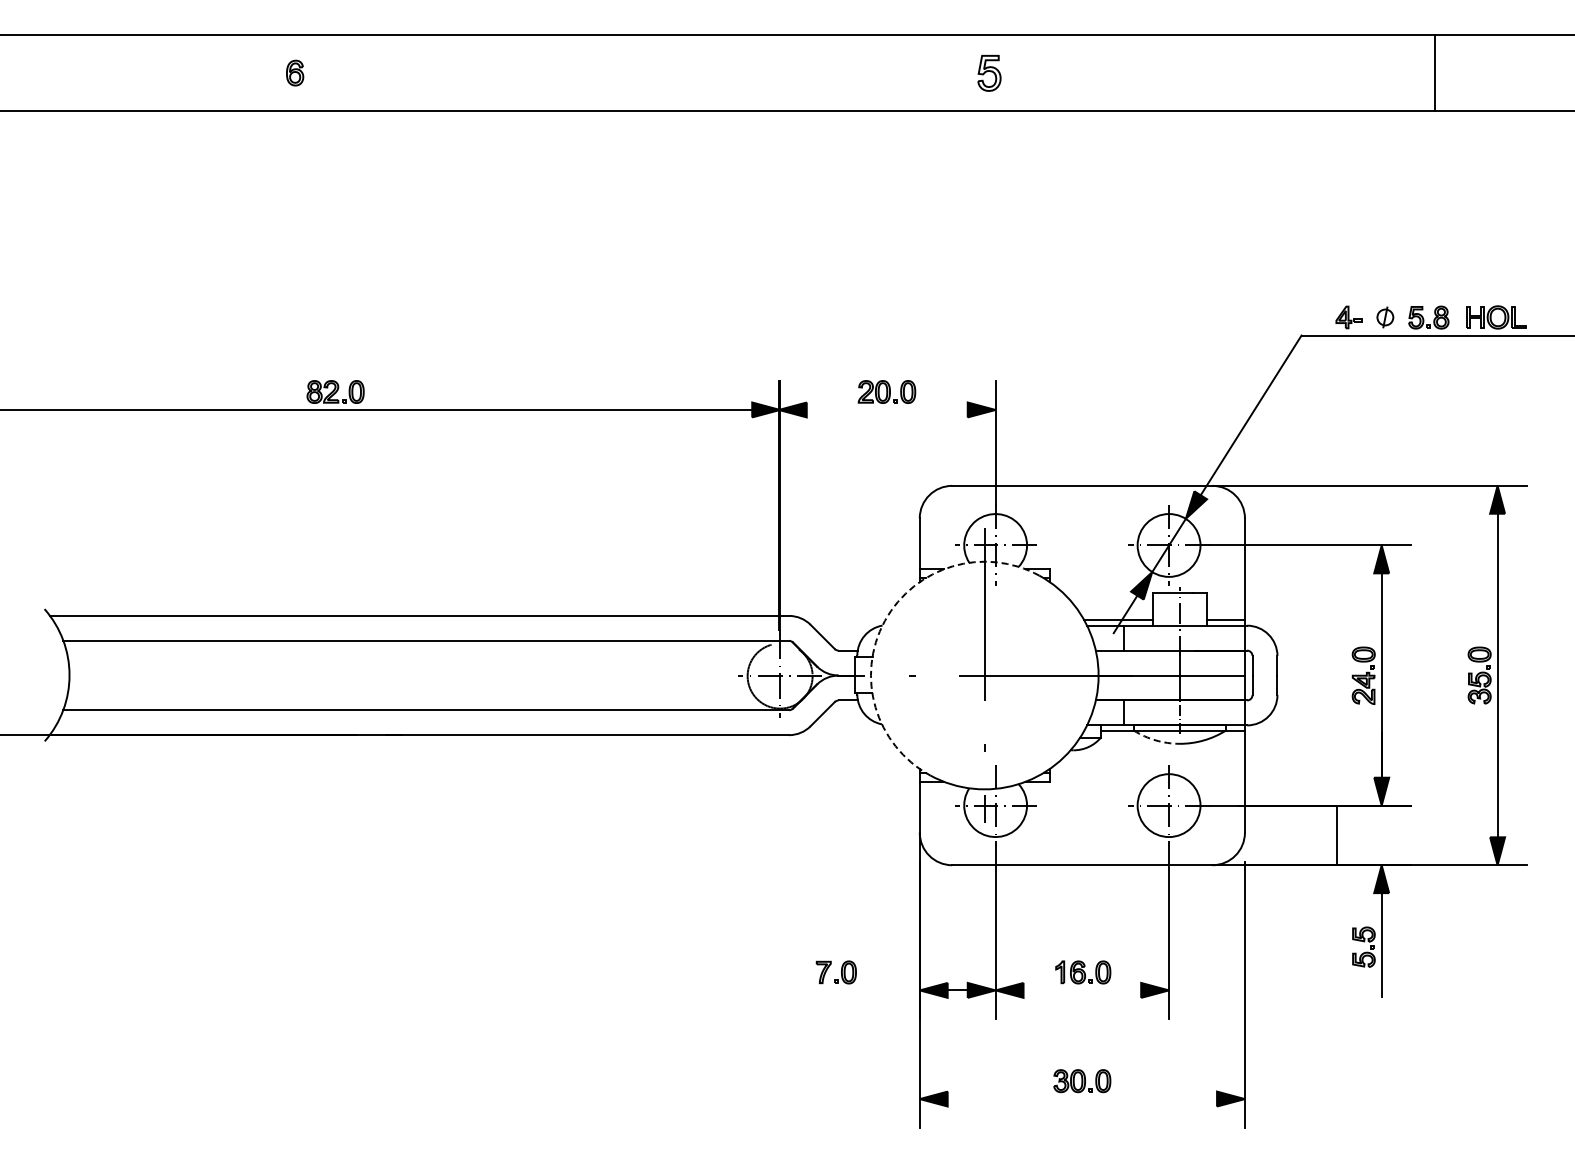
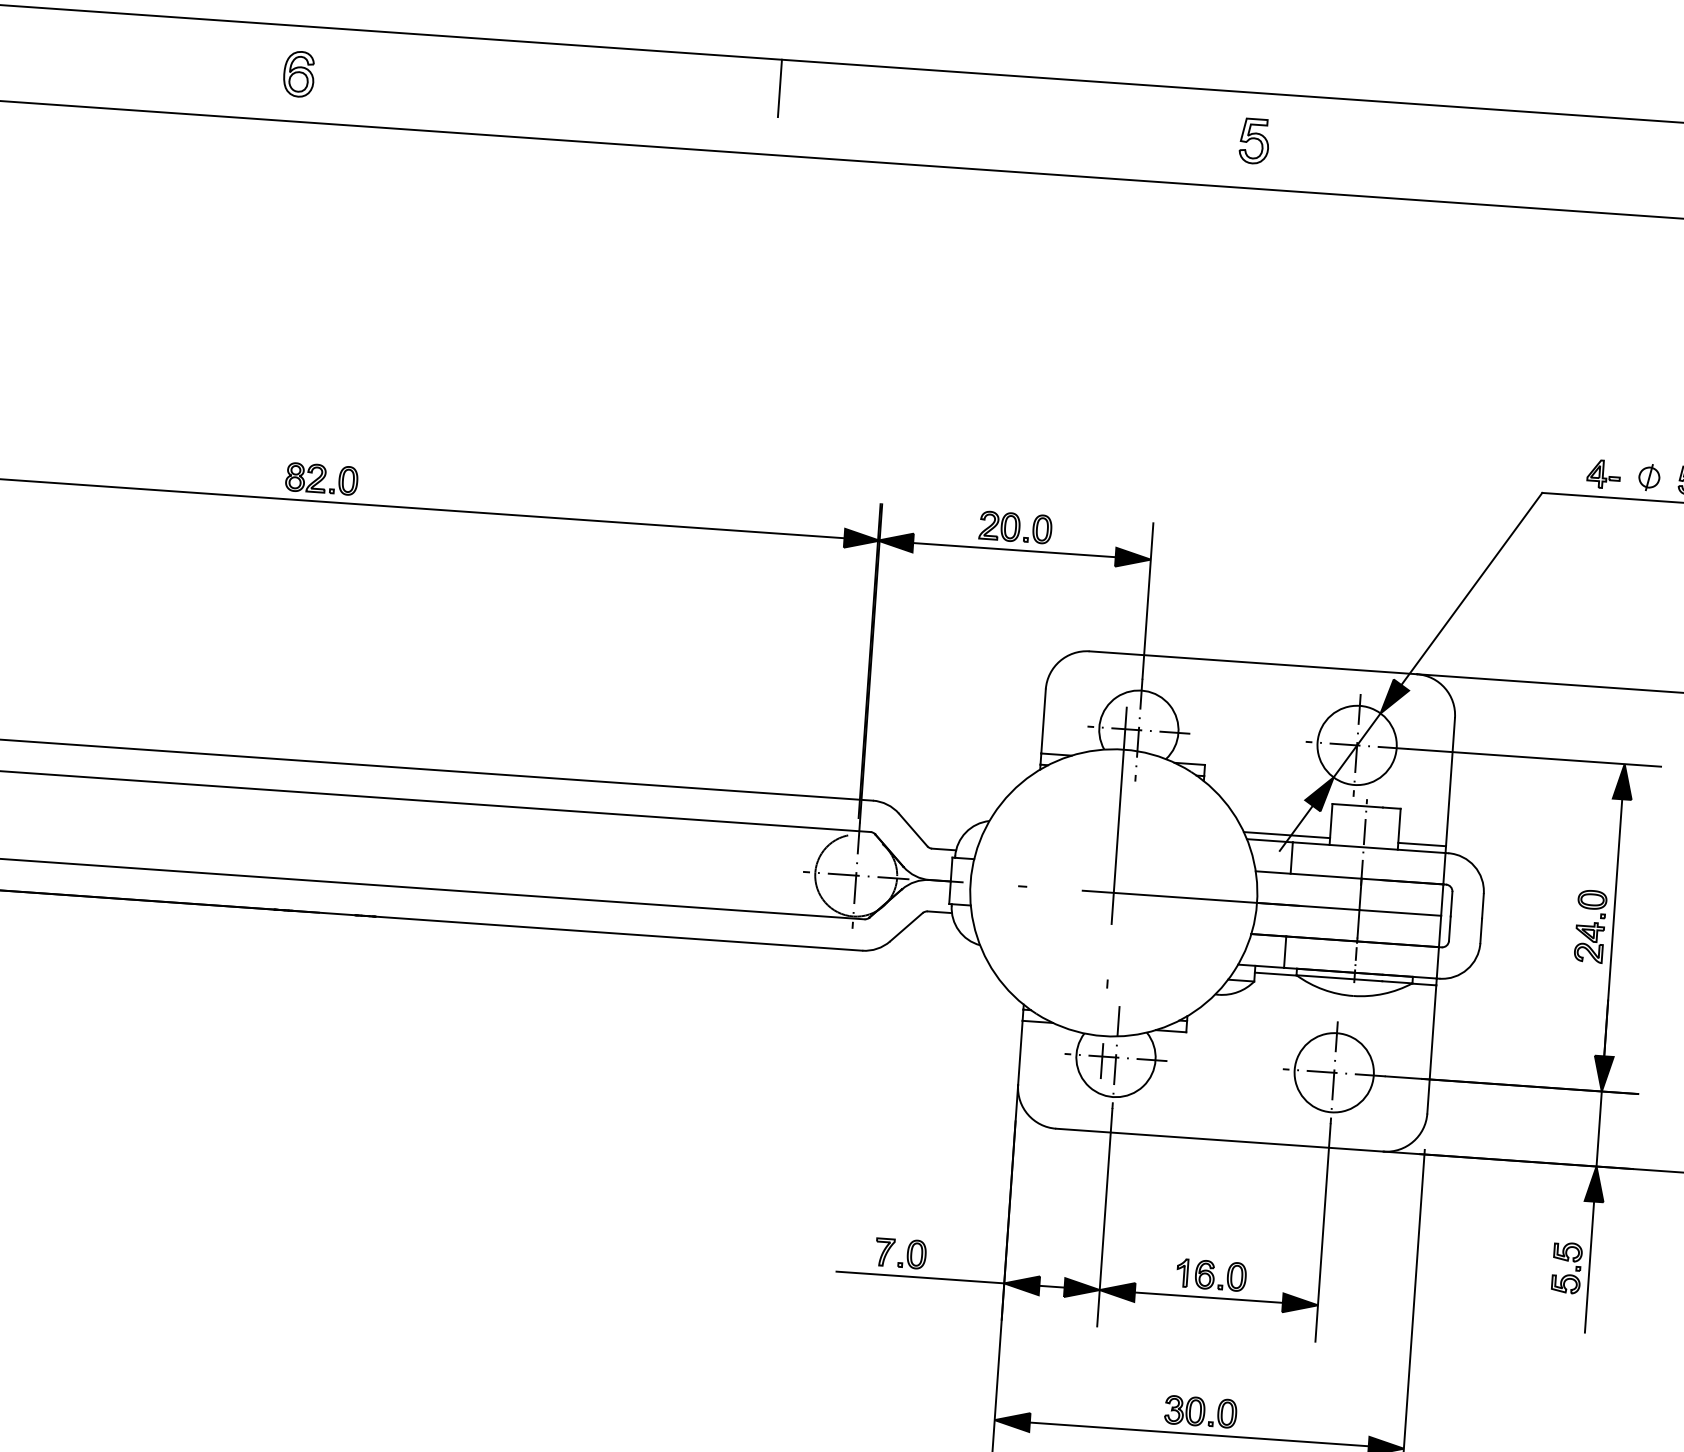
line: (676, 57) -> (780, 88), added
part: (294, 72) -> (298, 73), size x1.43
part: (989, 73) -> (1254, 141), moved
line: (886, 409) -> (1013, 549), added
arc: (884, 620) -> (992, 814), dashed -> solid
arc: (1155, 740) -> (1322, 989), dashed -> solid
line: (1336, 835) -> (1598, 1129), moved
line: (852, 990) -> (919, 1277), added
line: (1082, 990) -> (1209, 1297), added
line: (1082, 1099) -> (1199, 1434), added

